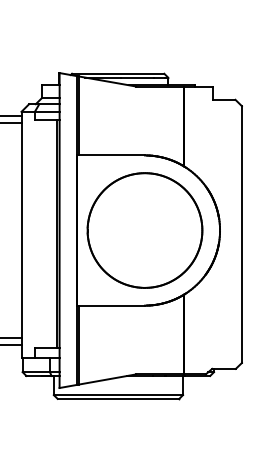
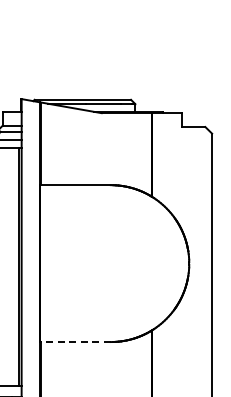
part: (144, 230) -> (110, 263), removed
line: (111, 305) -> (75, 341), solid -> dashed

